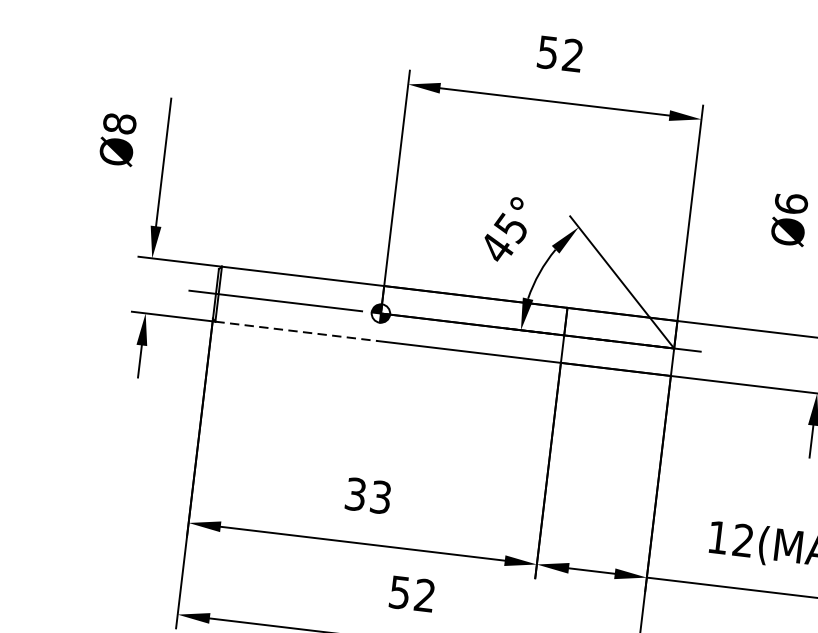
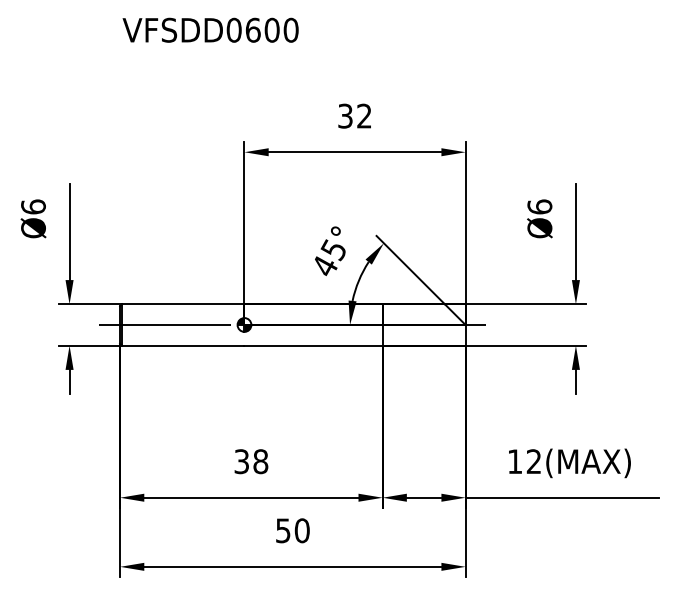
text: (548, 51) -> (345, 115), 52 -> 32
text: (119, 123) -> (33, 206), Ø8 -> Ø6
line: (296, 331) -> (183, 345), dashed -> solid
text: (380, 497) -> (260, 461), 33 -> 38
text: (424, 595) -> (301, 530), 52 -> 50

